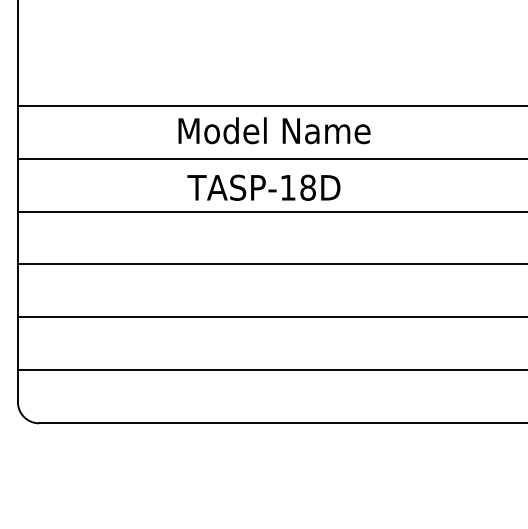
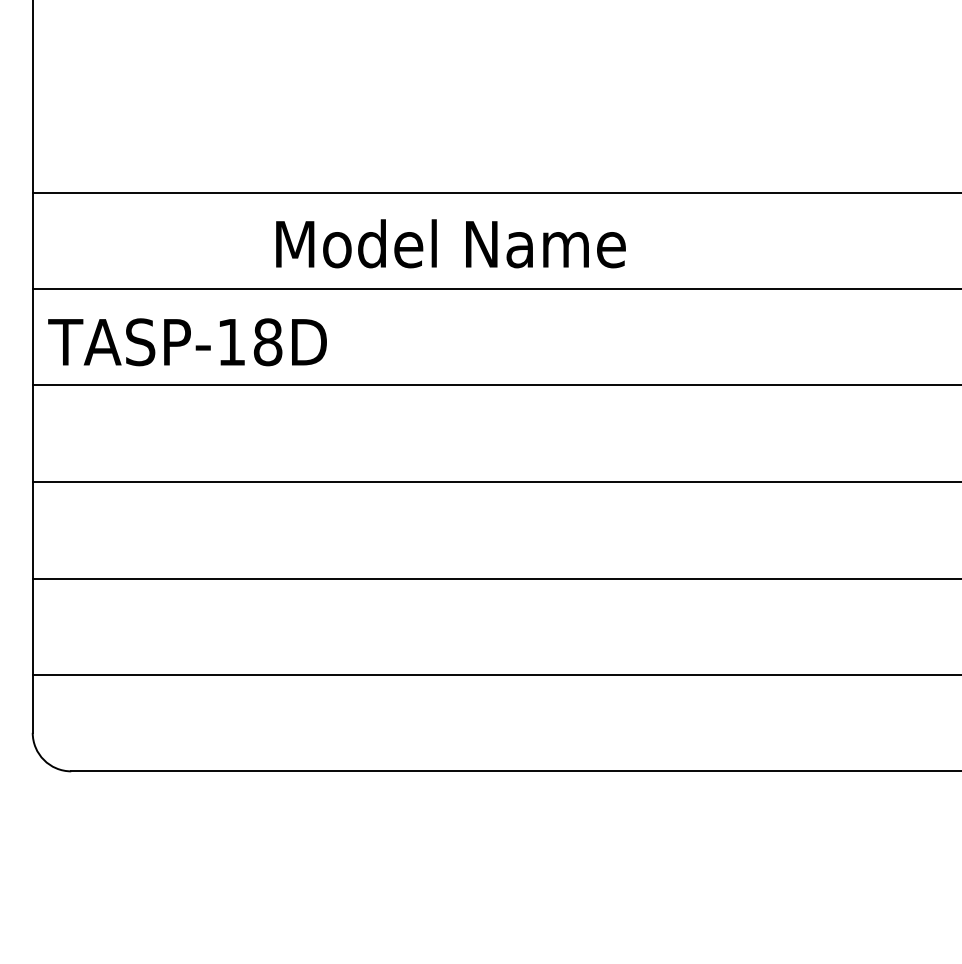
text: (274, 130) -> (450, 243), moved
text: (263, 187) -> (186, 341), moved

